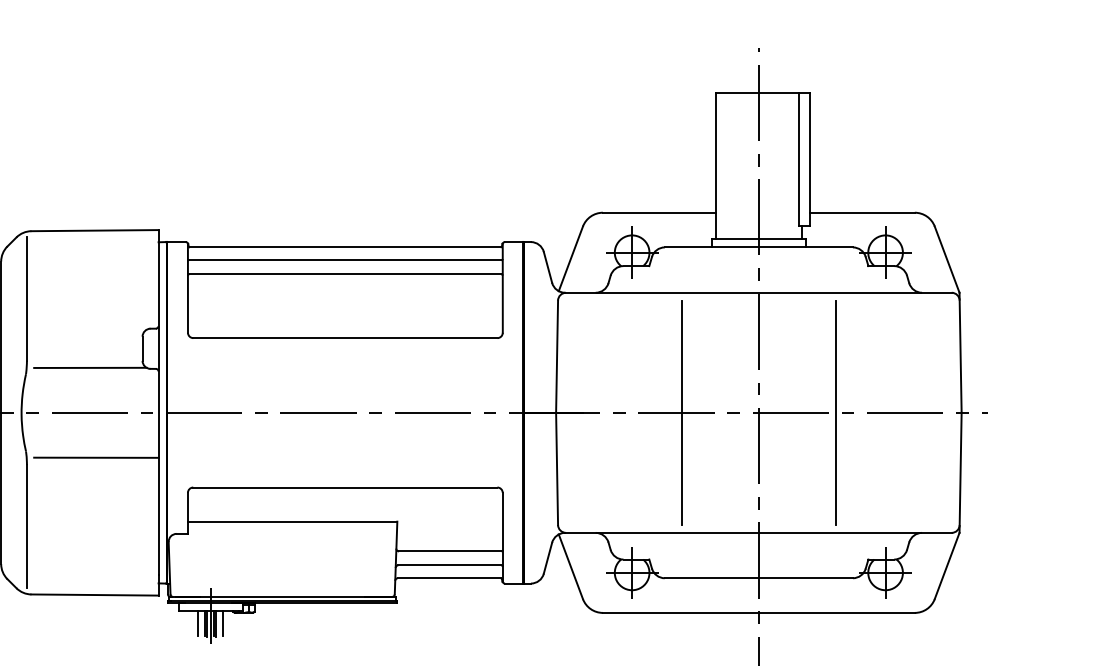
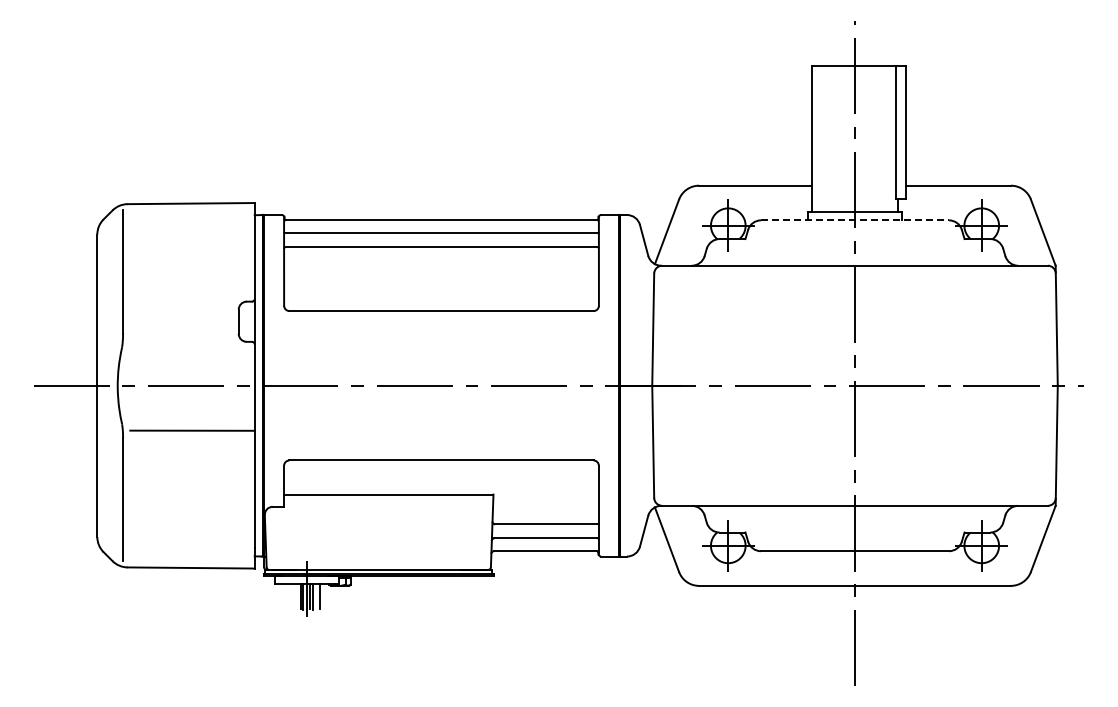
line: (759, 247) -> (855, 220), solid -> dashed
line: (90, 367) -> (186, 340), removed
line: (681, 412) -> (777, 385), removed
line: (836, 412) -> (932, 385), removed
line: (197, 623) -> (293, 596), removed

